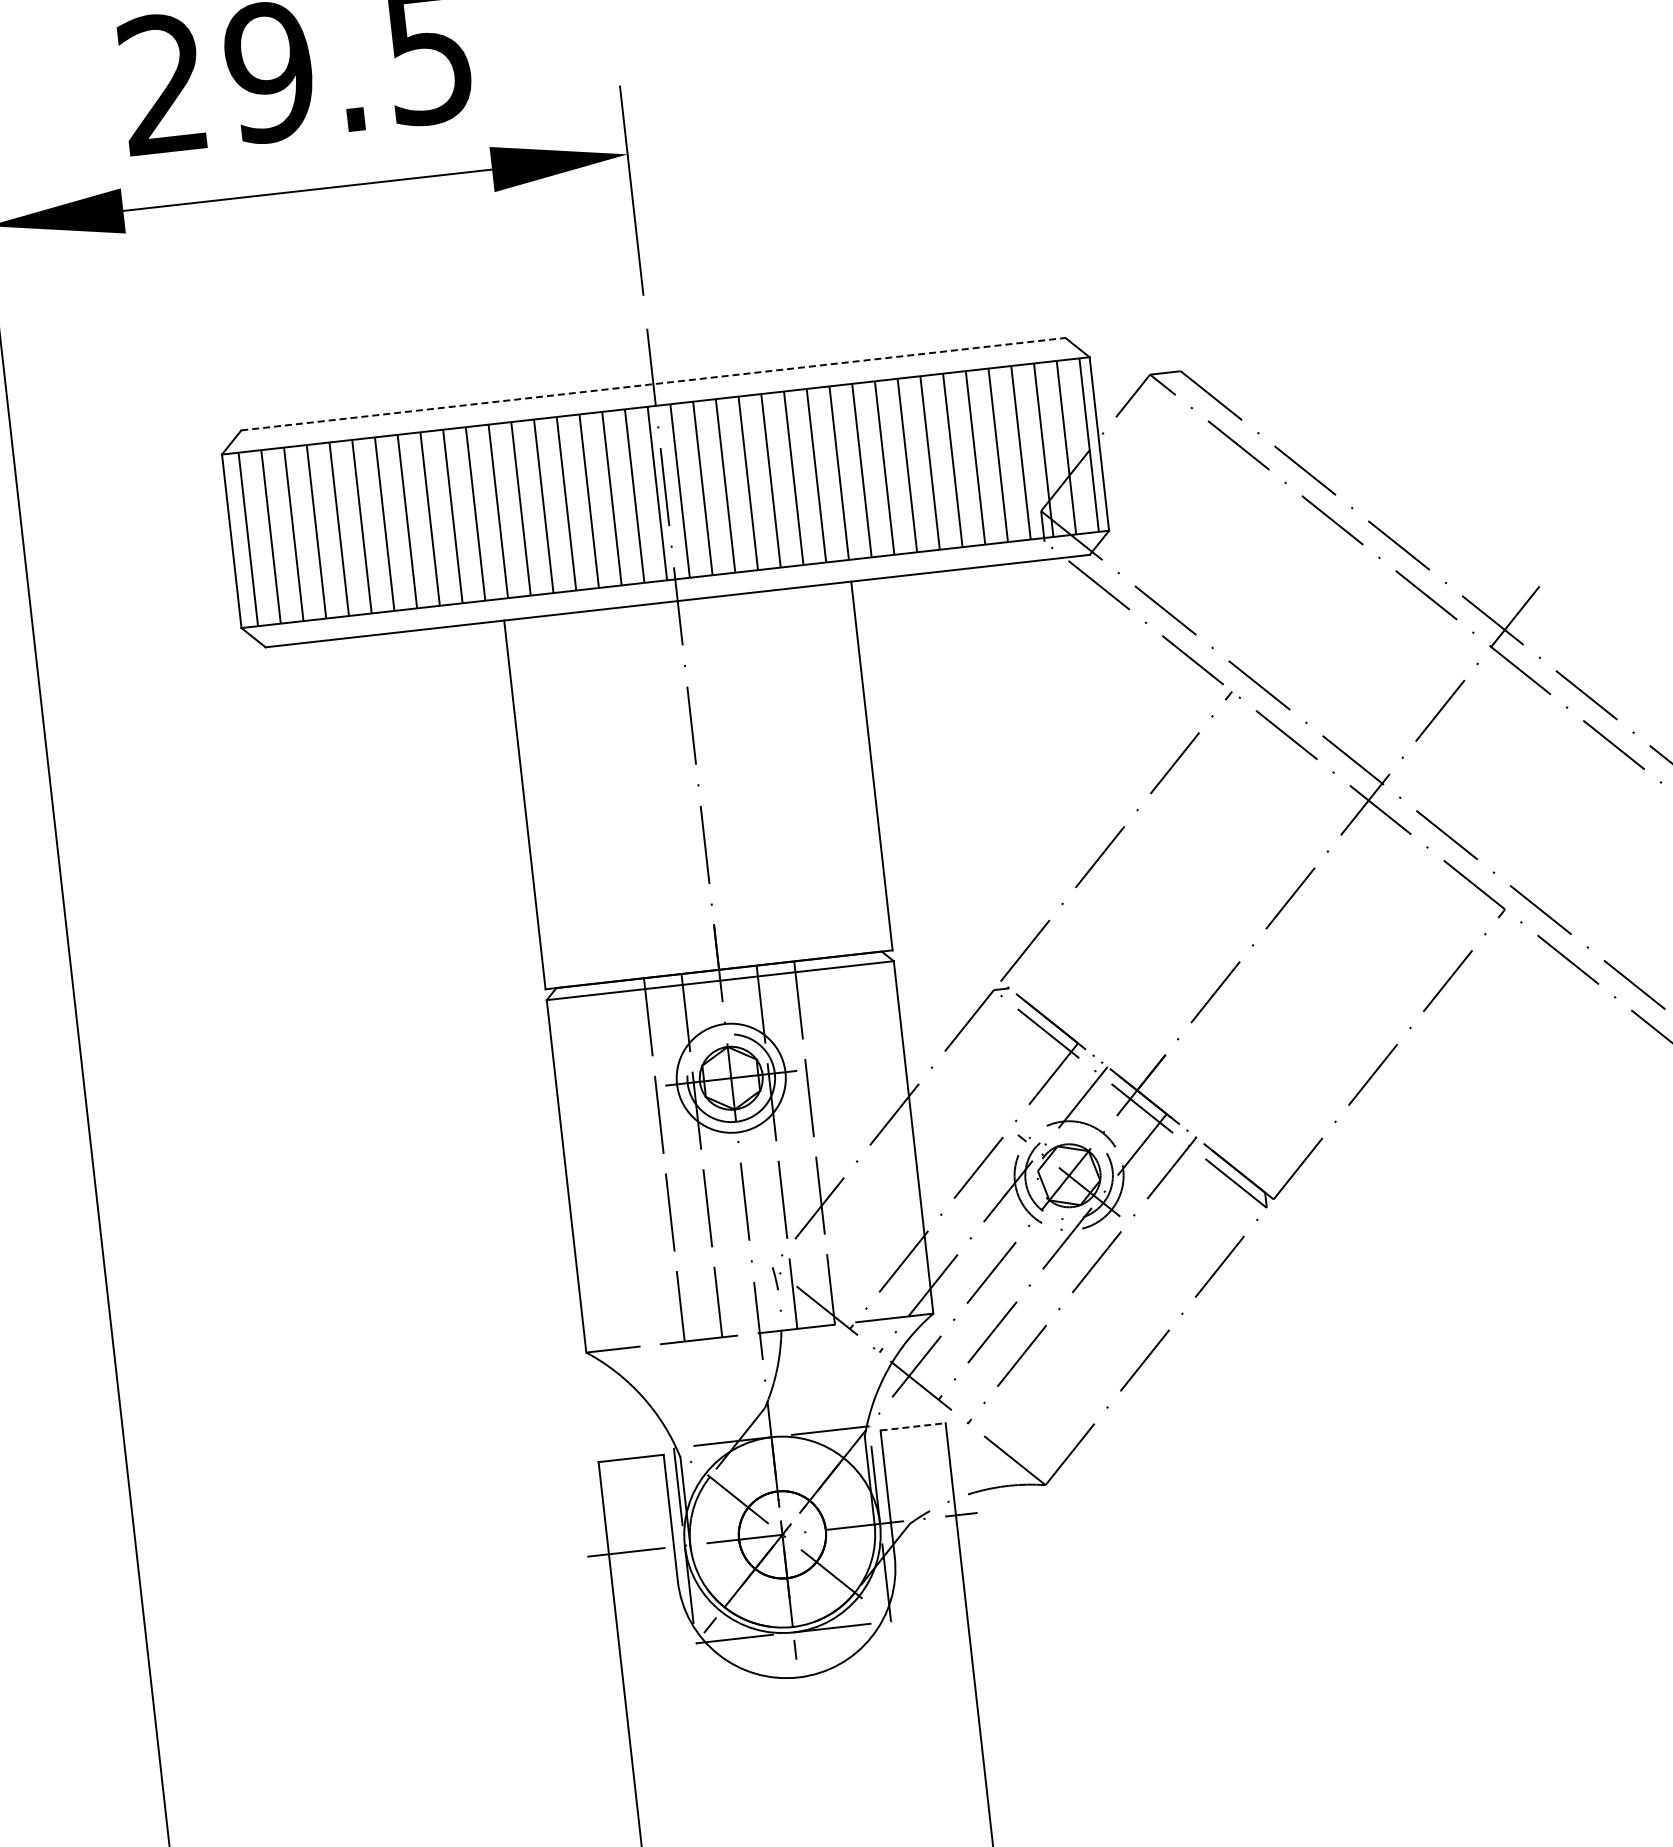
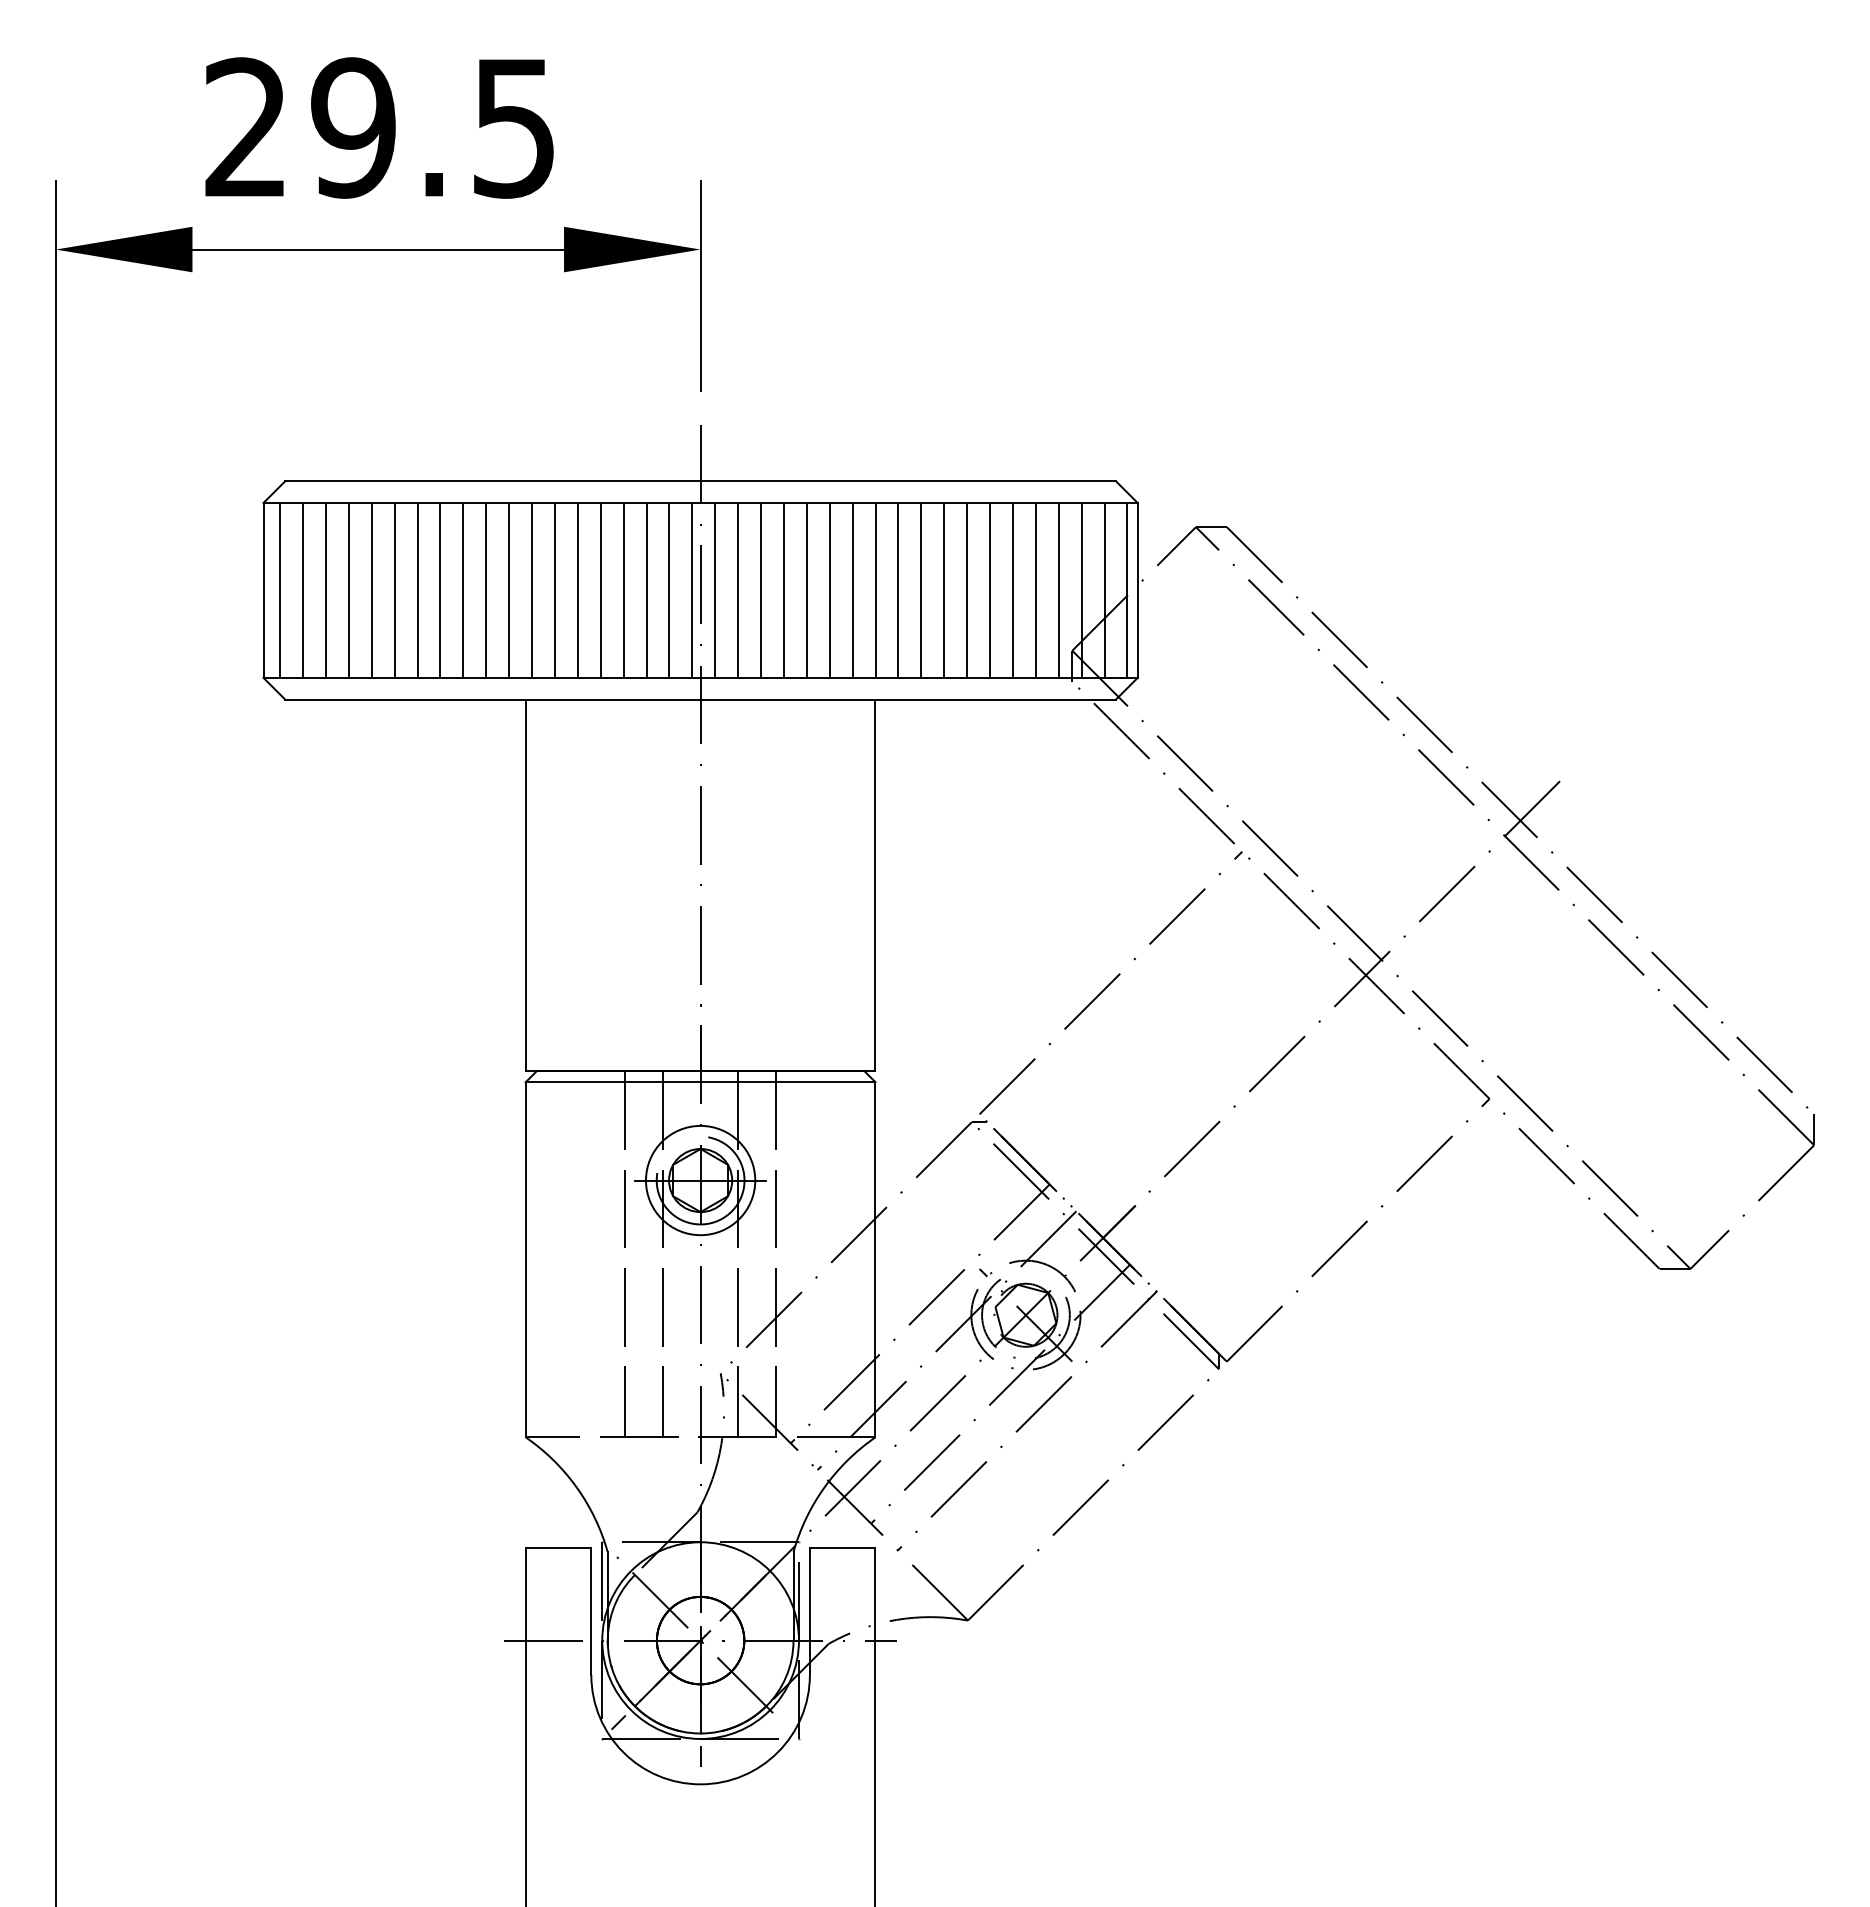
line: (654, 384) -> (701, 481), dashed -> solid
line: (912, 1426) -> (842, 1547), dashed -> solid

